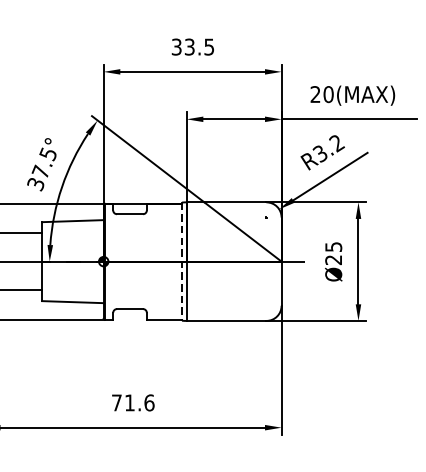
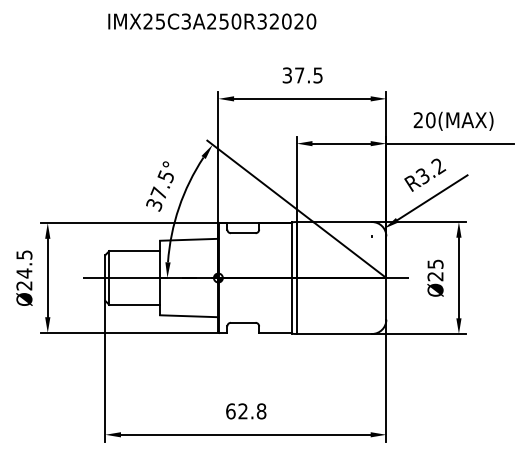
text: (189, 47) -> (299, 75), 33.5 -> 37.5
line: (182, 262) -> (292, 278), dashed -> solid
text: (133, 403) -> (246, 411), 71.6 -> 62.8

